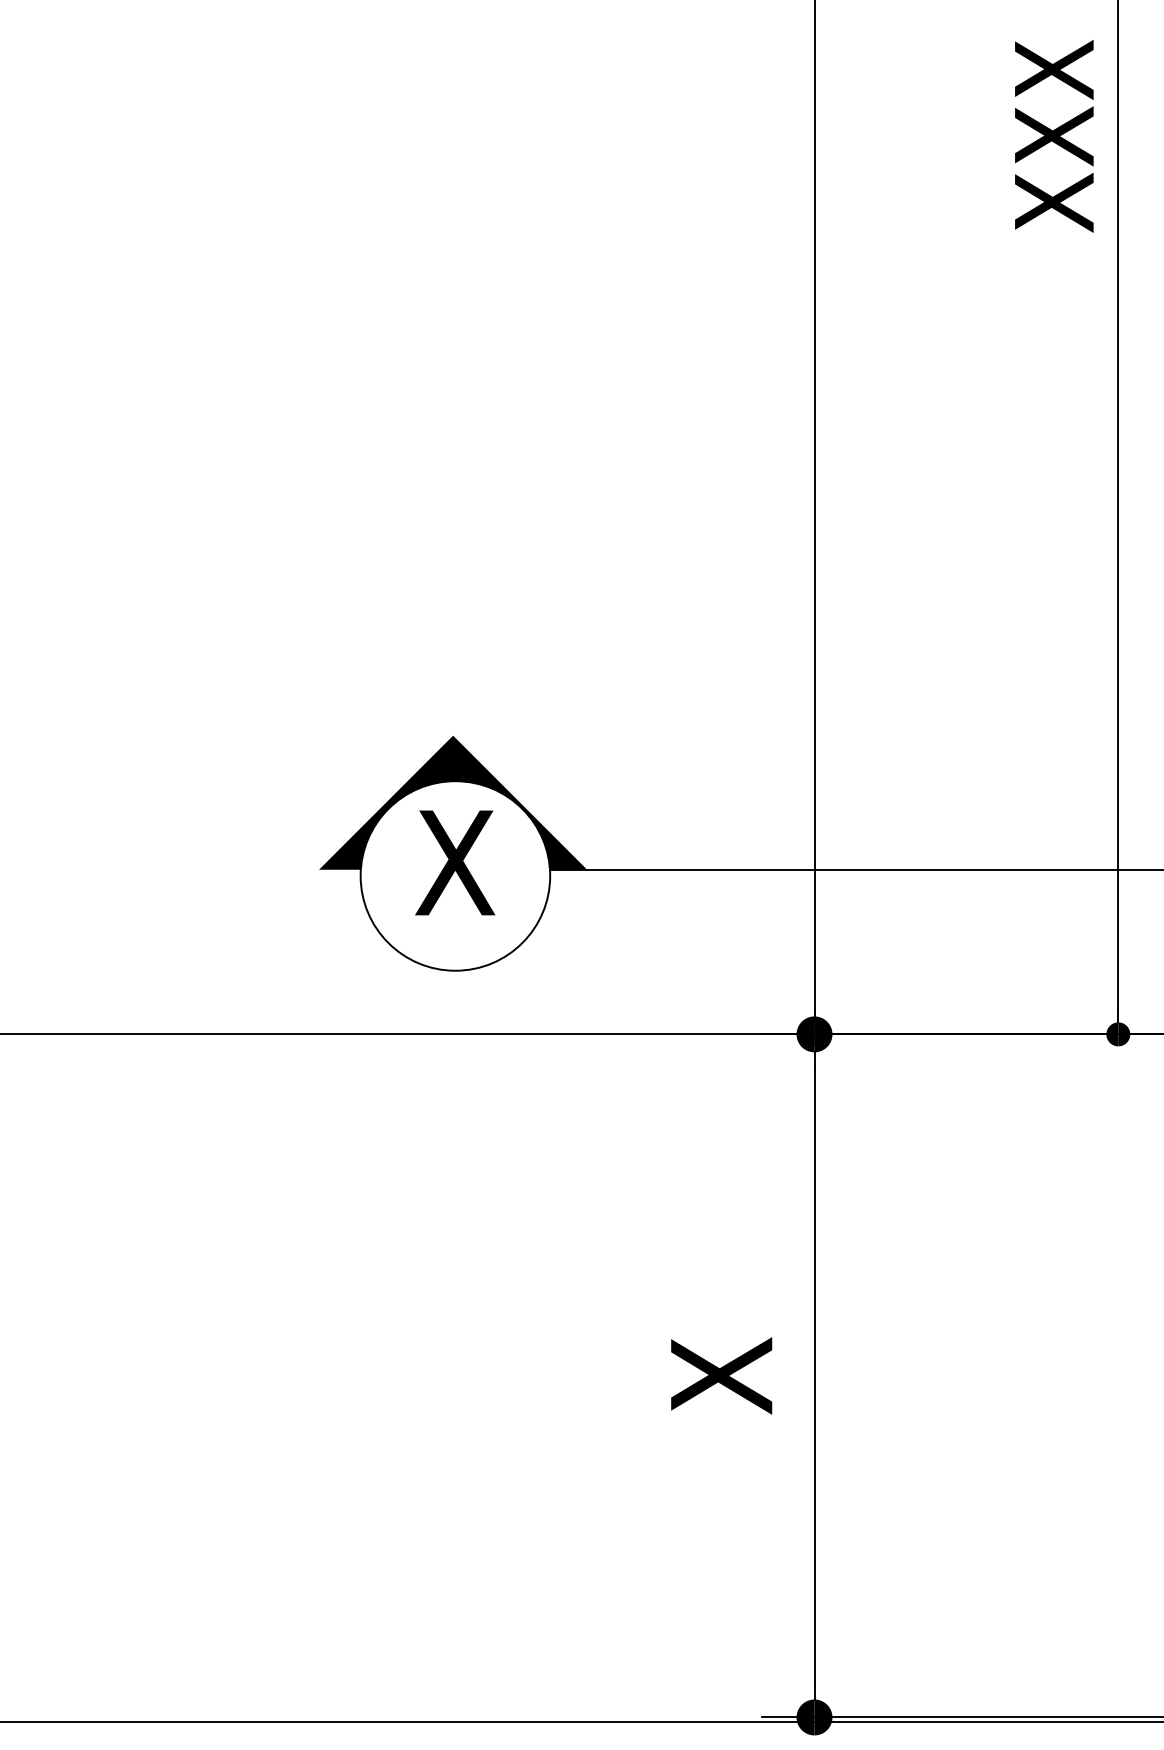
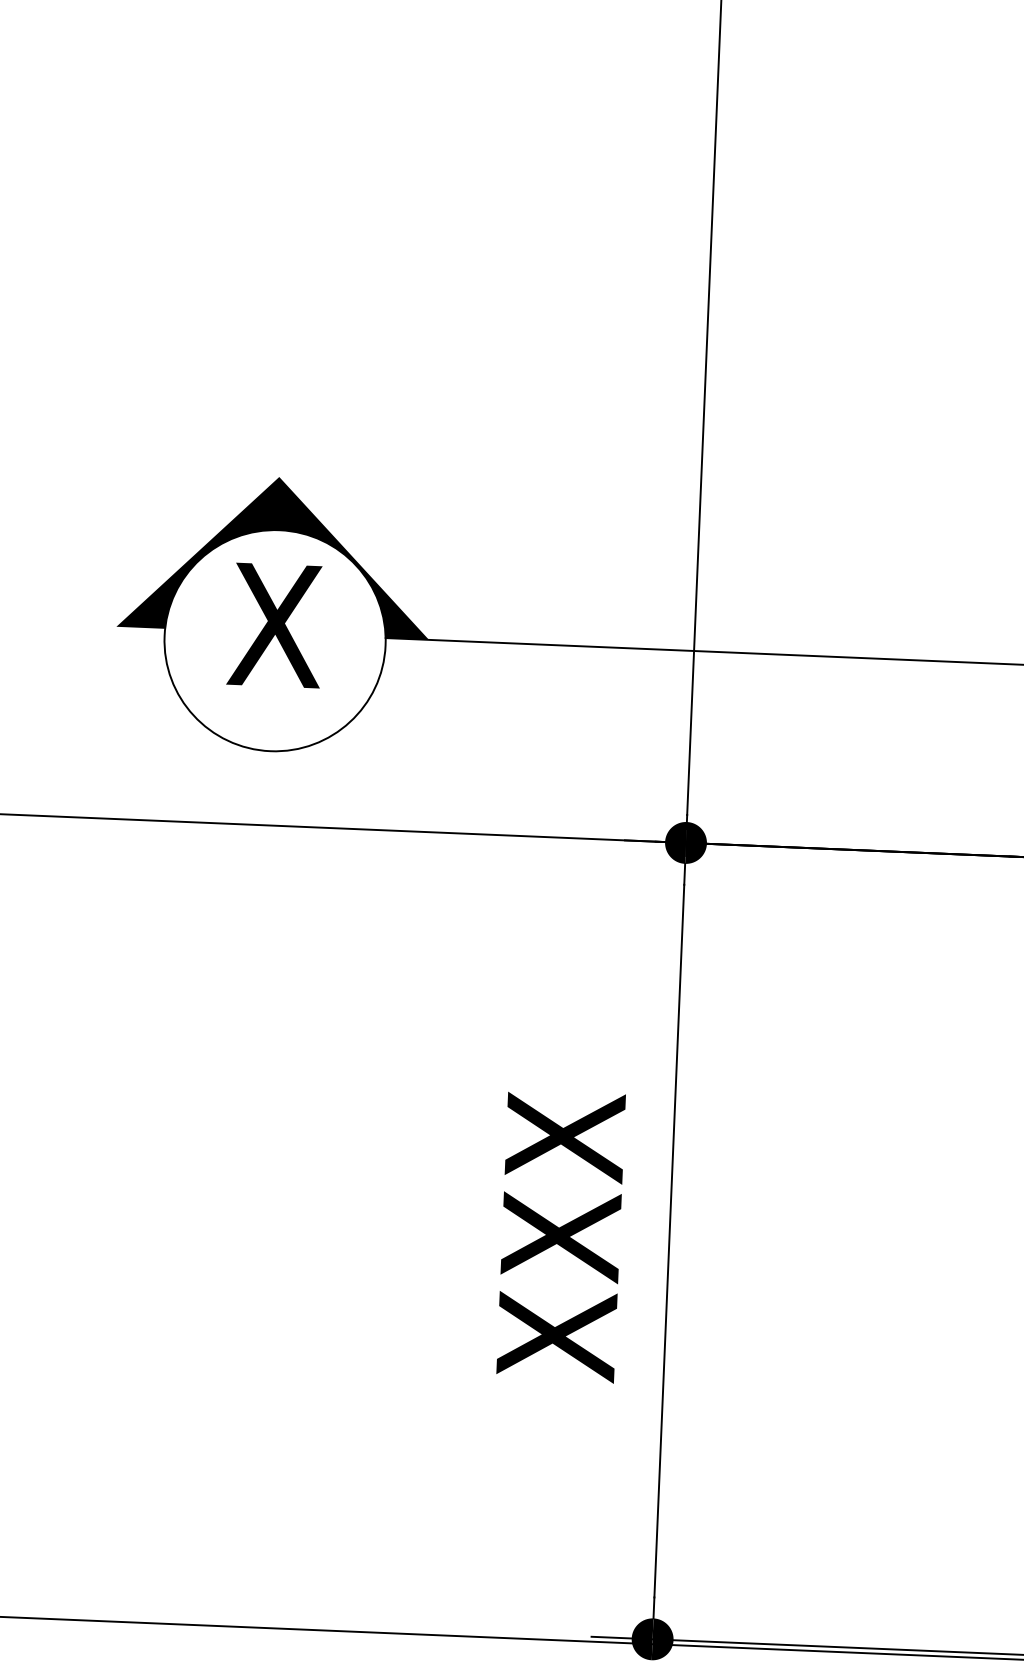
text: (721, 1375) -> (560, 1236), X -> XXX

